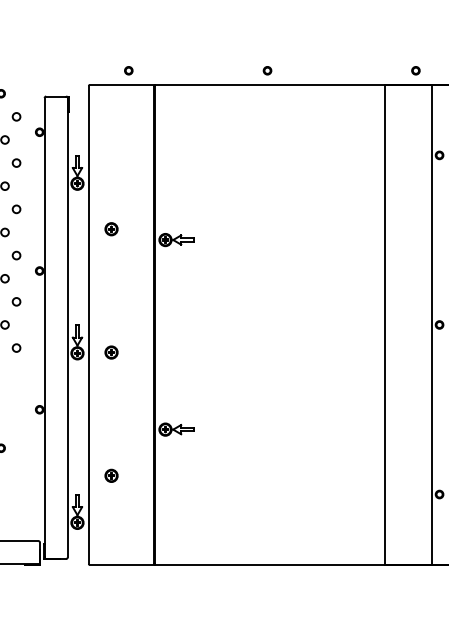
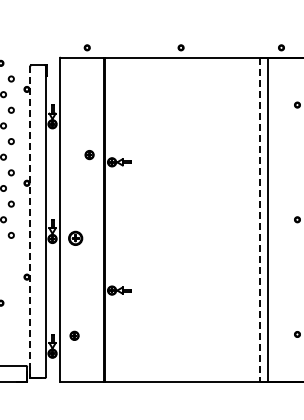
part: (111, 229) -> (89, 155), moved
line: (432, 324) -> (268, 219), moved
line: (384, 326) -> (260, 220), solid -> dashed
line: (44, 328) -> (30, 222), solid -> dashed
part: (111, 352) -> (75, 238), size x1.6
part: (111, 475) -> (74, 335), moved

